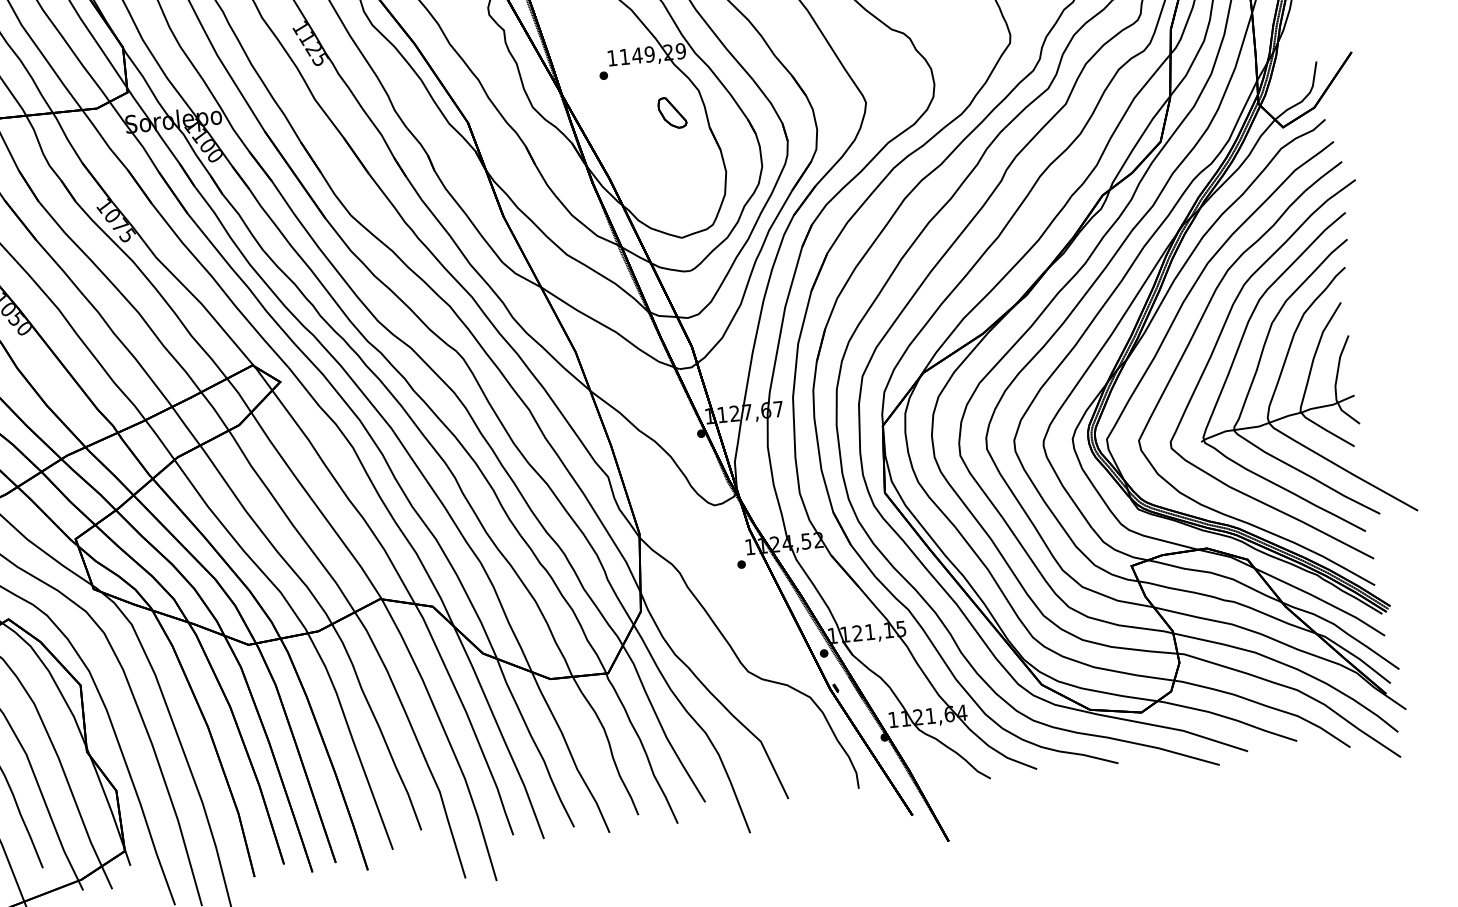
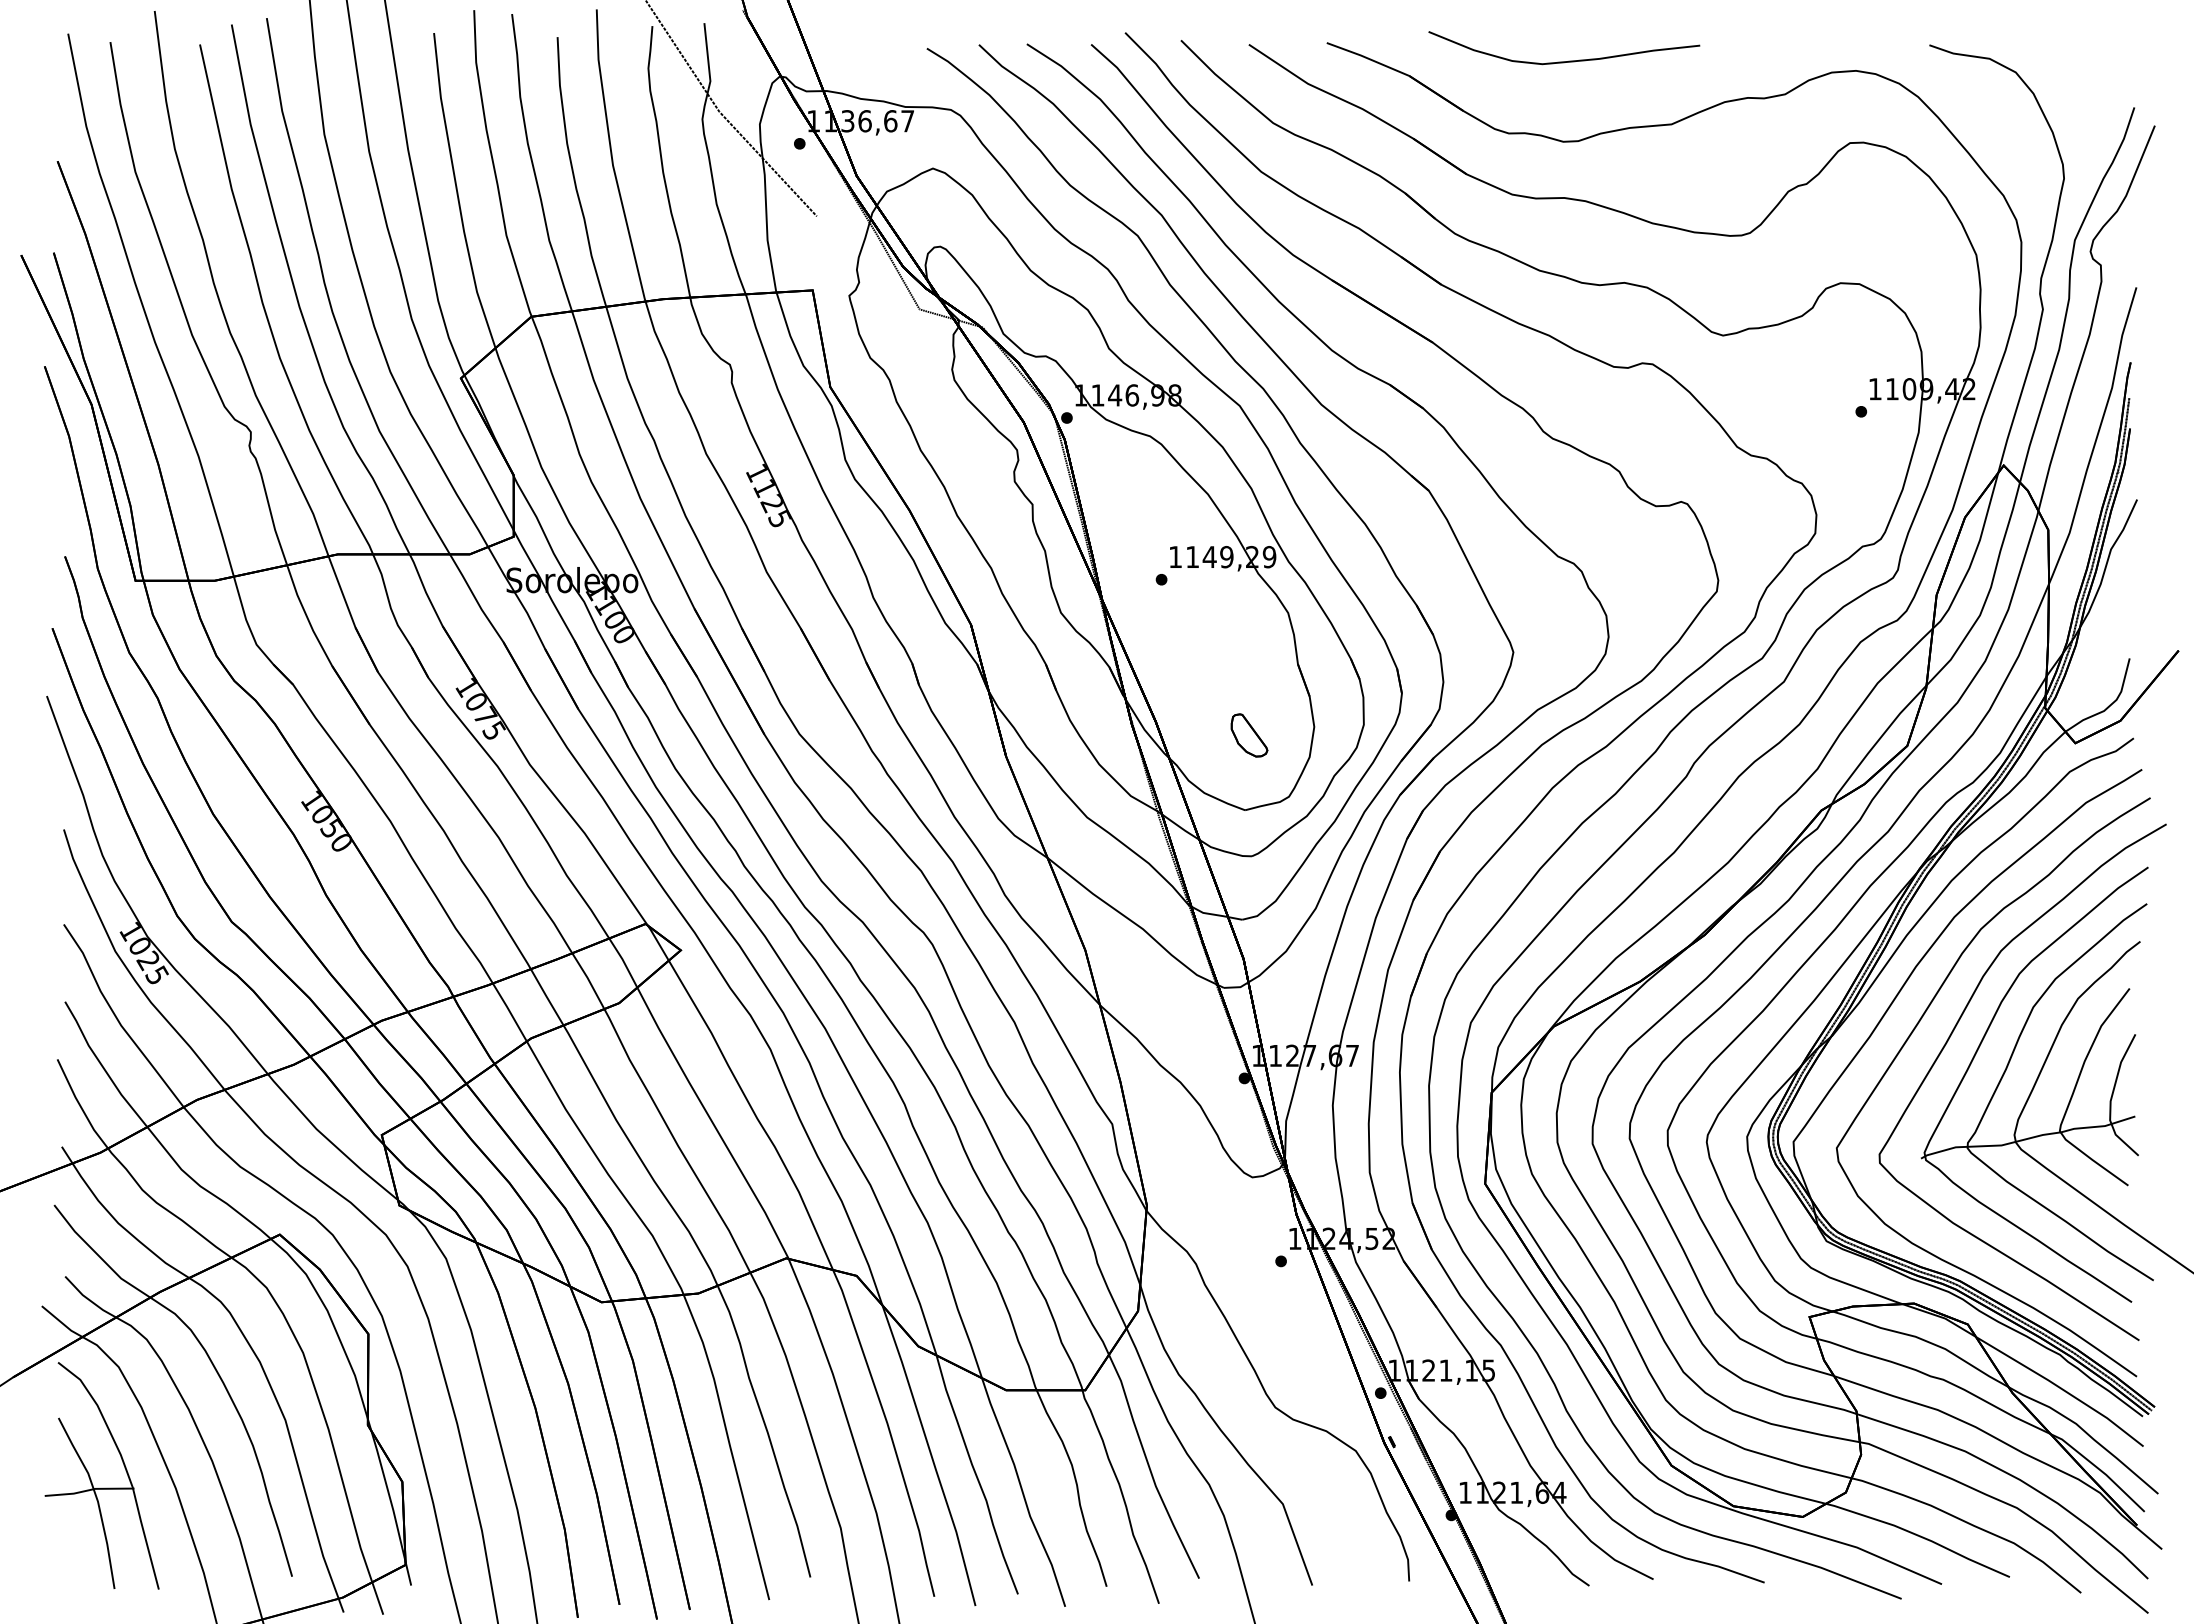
part: (672, 112) -> (1249, 735), moved

